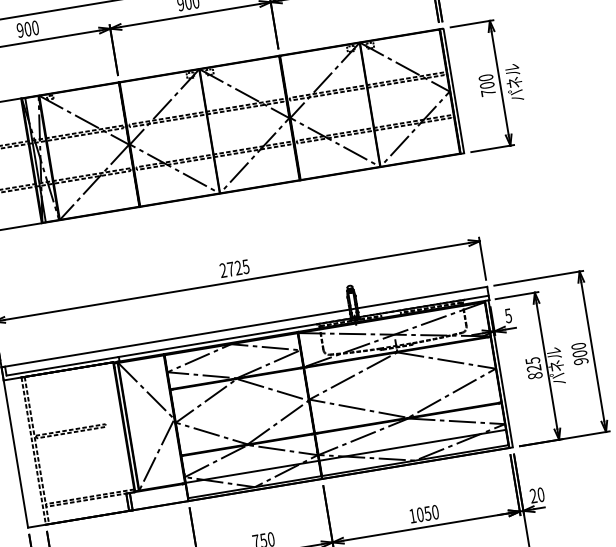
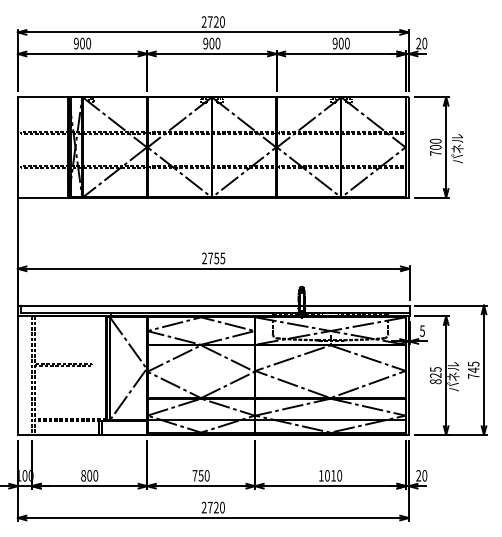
text: (238, 268) -> (216, 258), 2725 -> 2755
text: (579, 353) -> (473, 369), 900 -> 745
text: (427, 513) -> (333, 475), 1050 -> 1010

